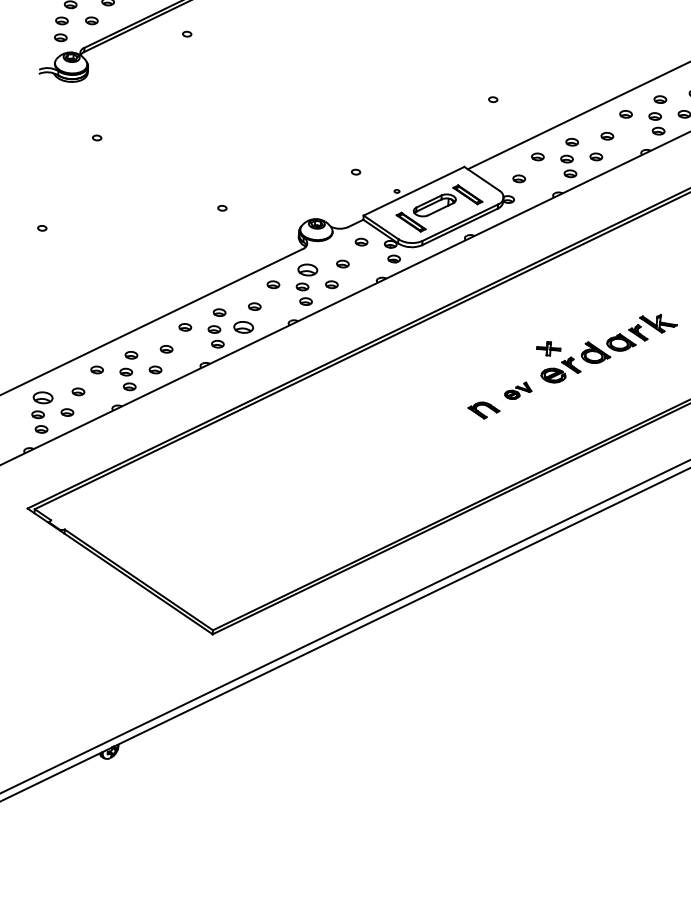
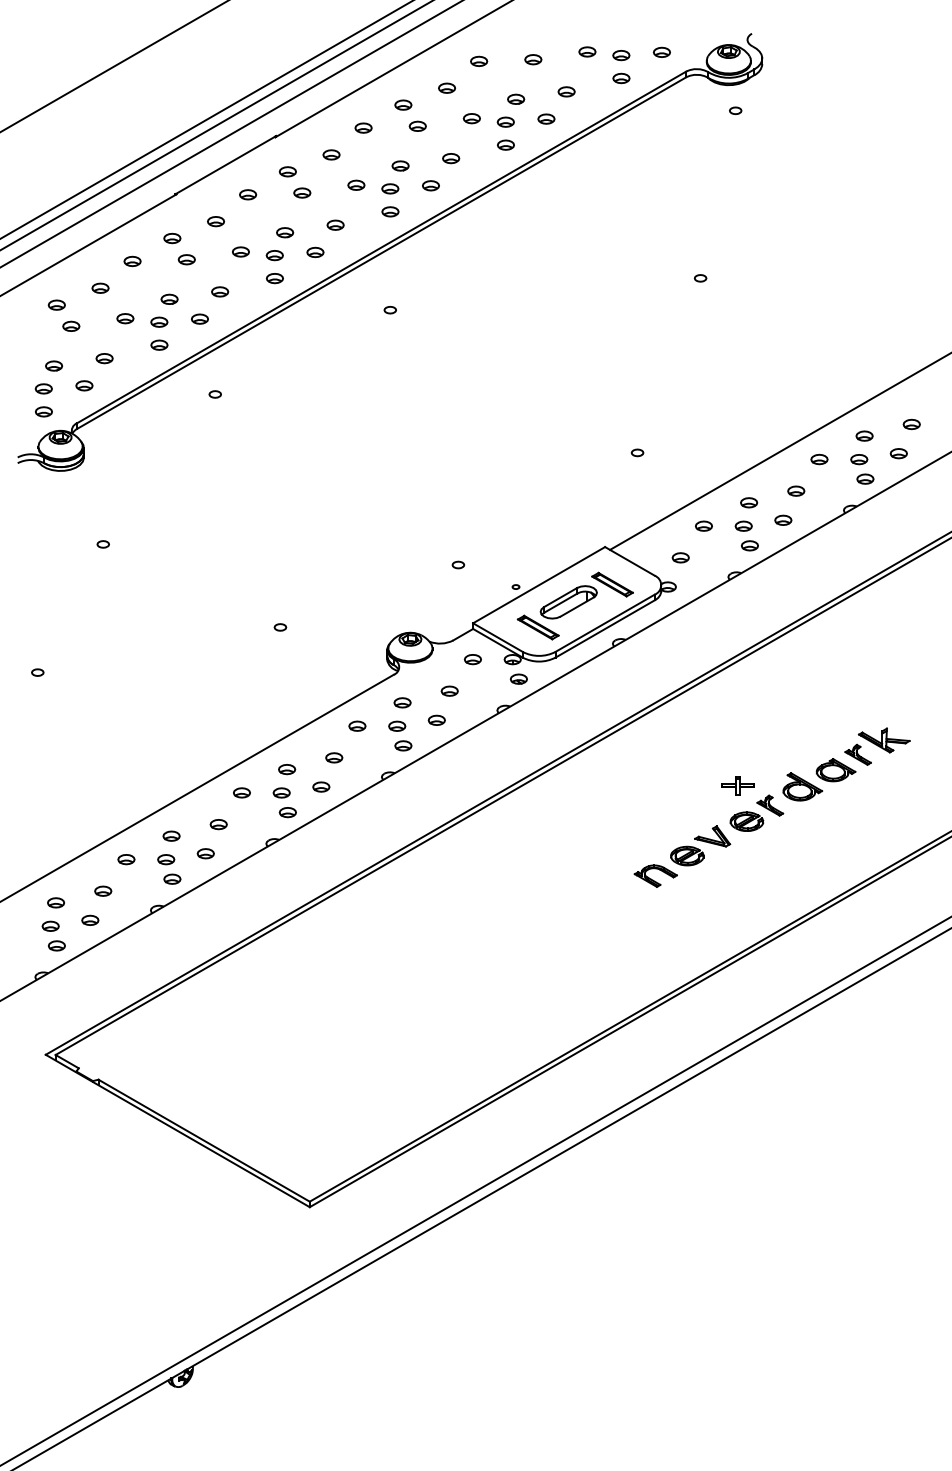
part: (307, 269) -> (402, 702), size x0.62
part: (243, 326) -> (321, 786), size x0.62
part: (518, 390) -> (700, 845), size x1.67
part: (43, 397) -> (56, 902), size x0.62

